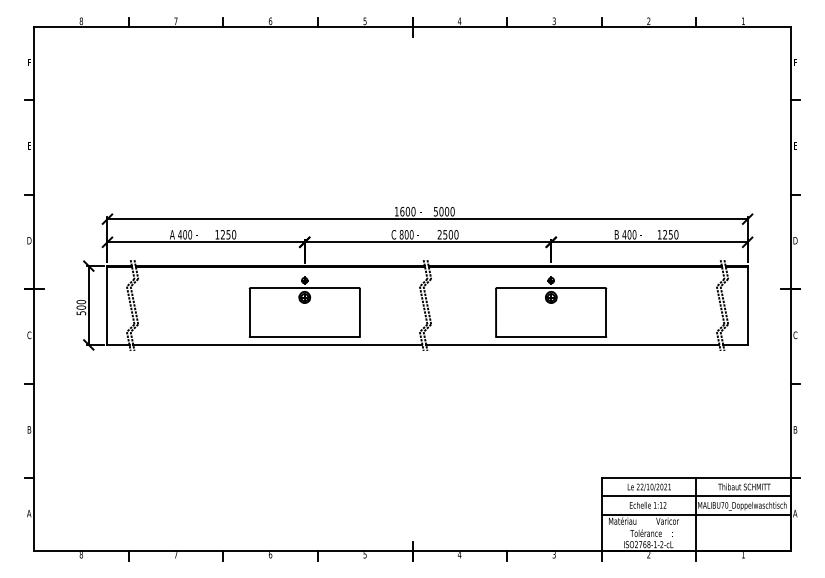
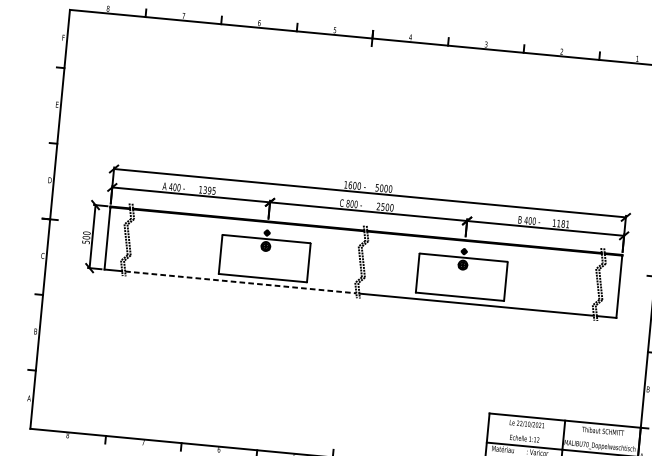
text: (228, 234) -> (209, 190), 1250 -> 1395
text: (670, 234) -> (563, 223), 1250 -> 1181
line: (277, 344) -> (240, 282), solid -> dashed
line: (695, 496) -> (563, 435), removed

